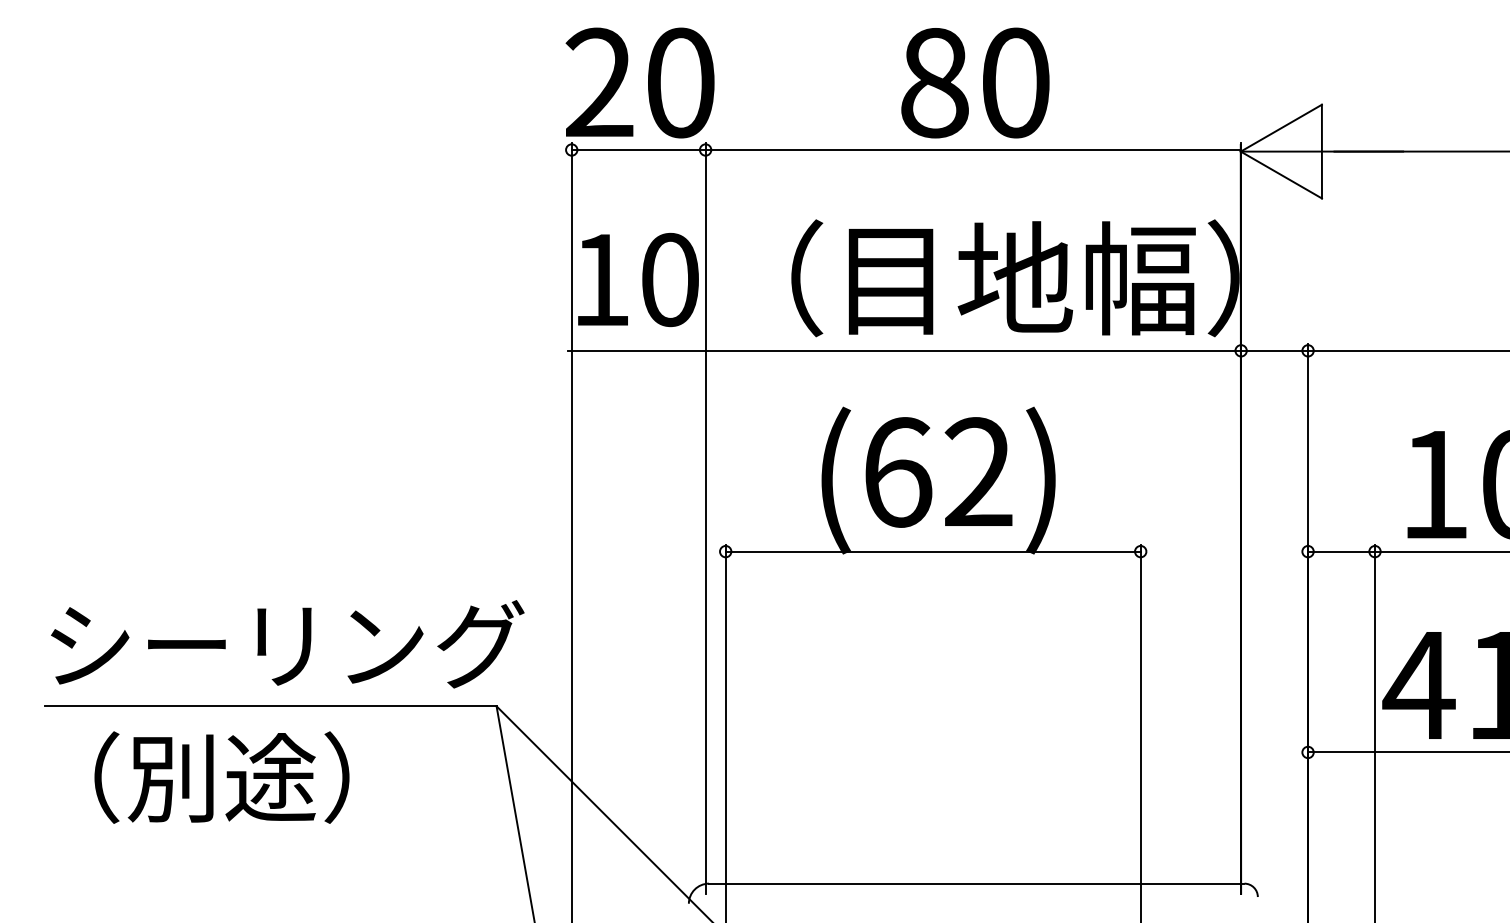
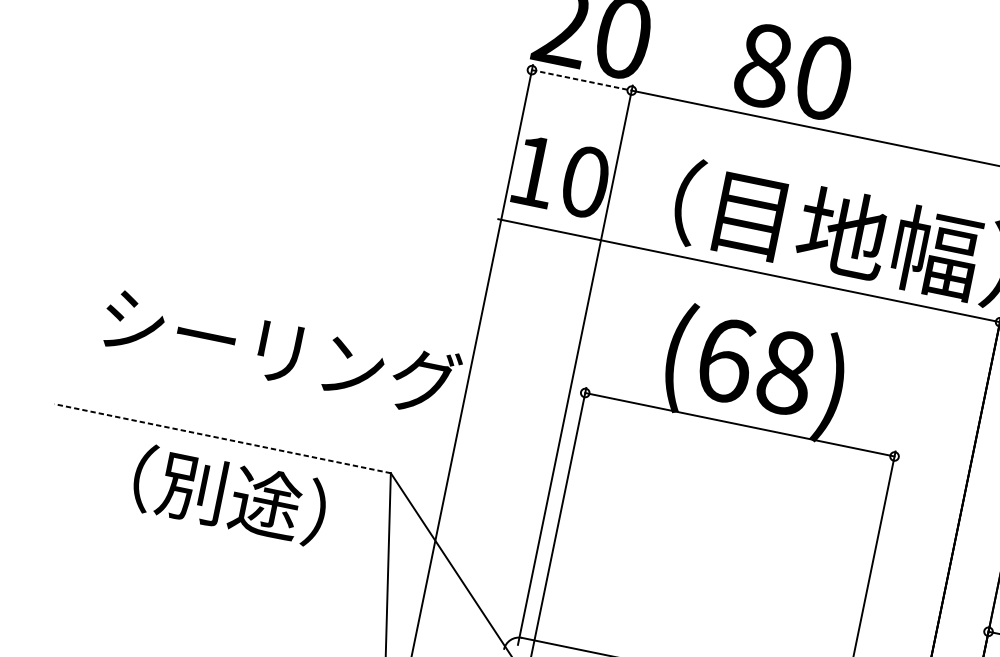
text: (975, 82) -> (794, 71), moved
line: (638, 150) -> (581, 80), solid -> dashed
text: (978, 472) -> (785, 372), (62) -> (68)
text: (287, 644) -> (281, 351), moved
line: (270, 706) -> (222, 438), solid -> dashed
text: (221, 777) -> (229, 495), moved

